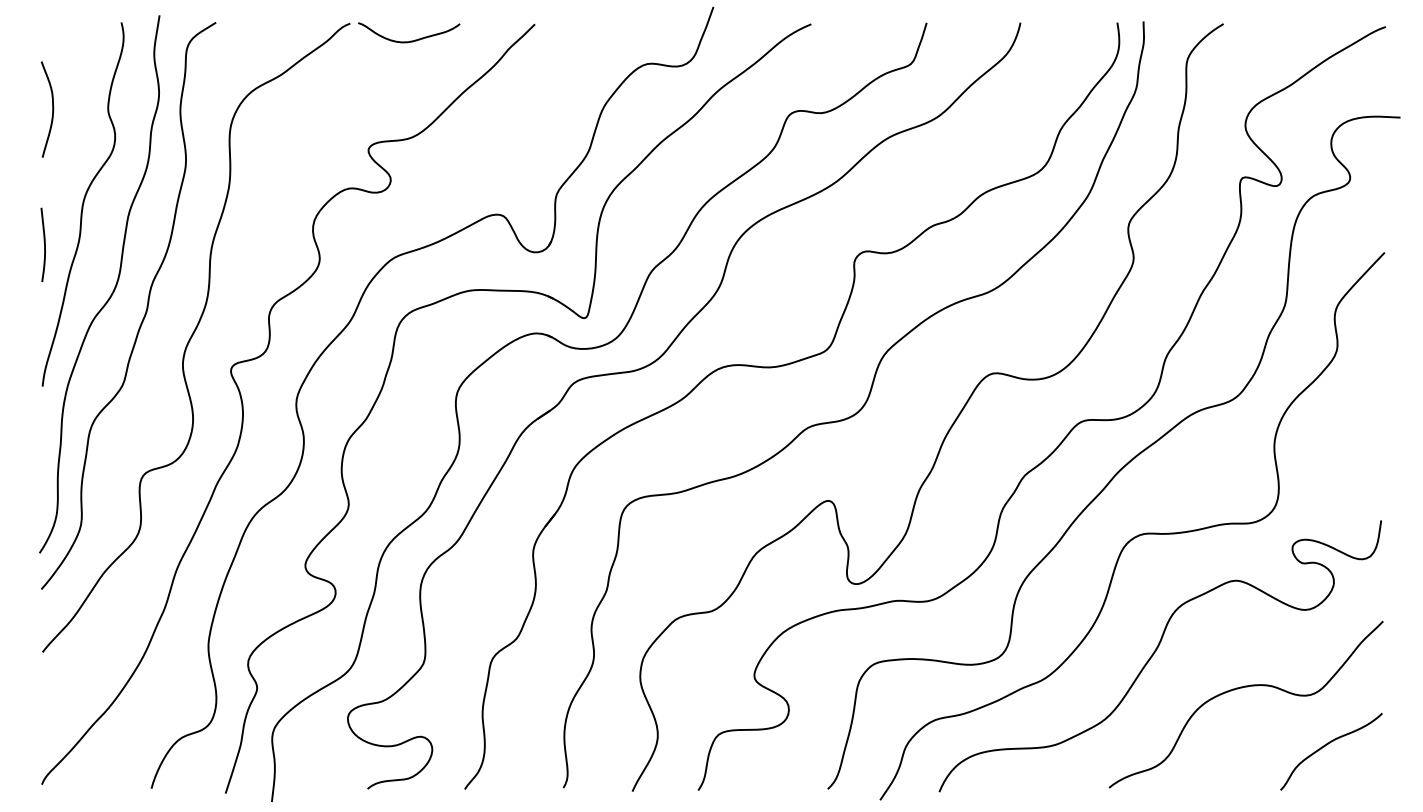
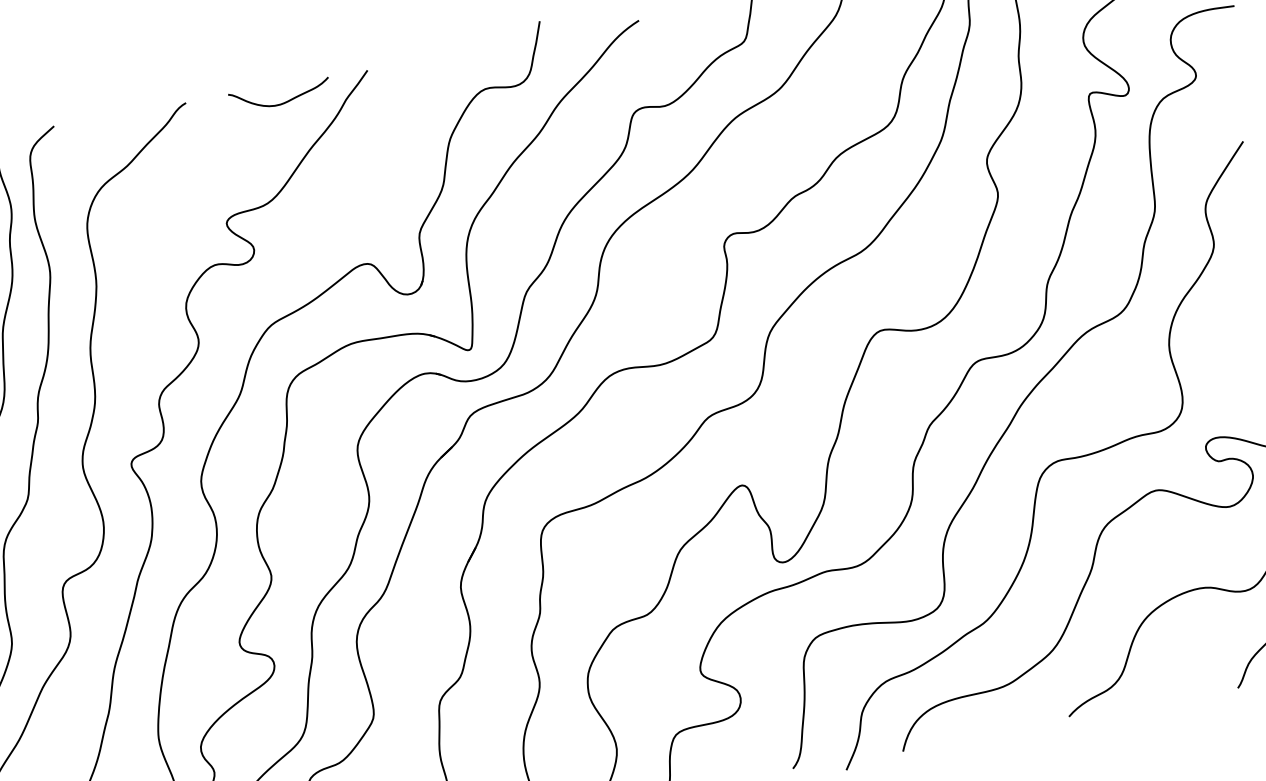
curve: (410, 40) -> (282, 102), moved

